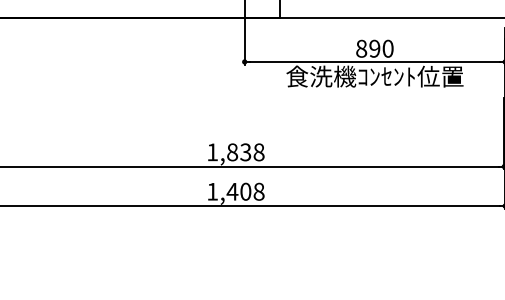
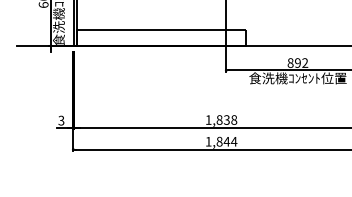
text: (388, 47) -> (305, 62), 890 -> 892
text: (245, 191) -> (226, 141), 1,408 -> 1,844

